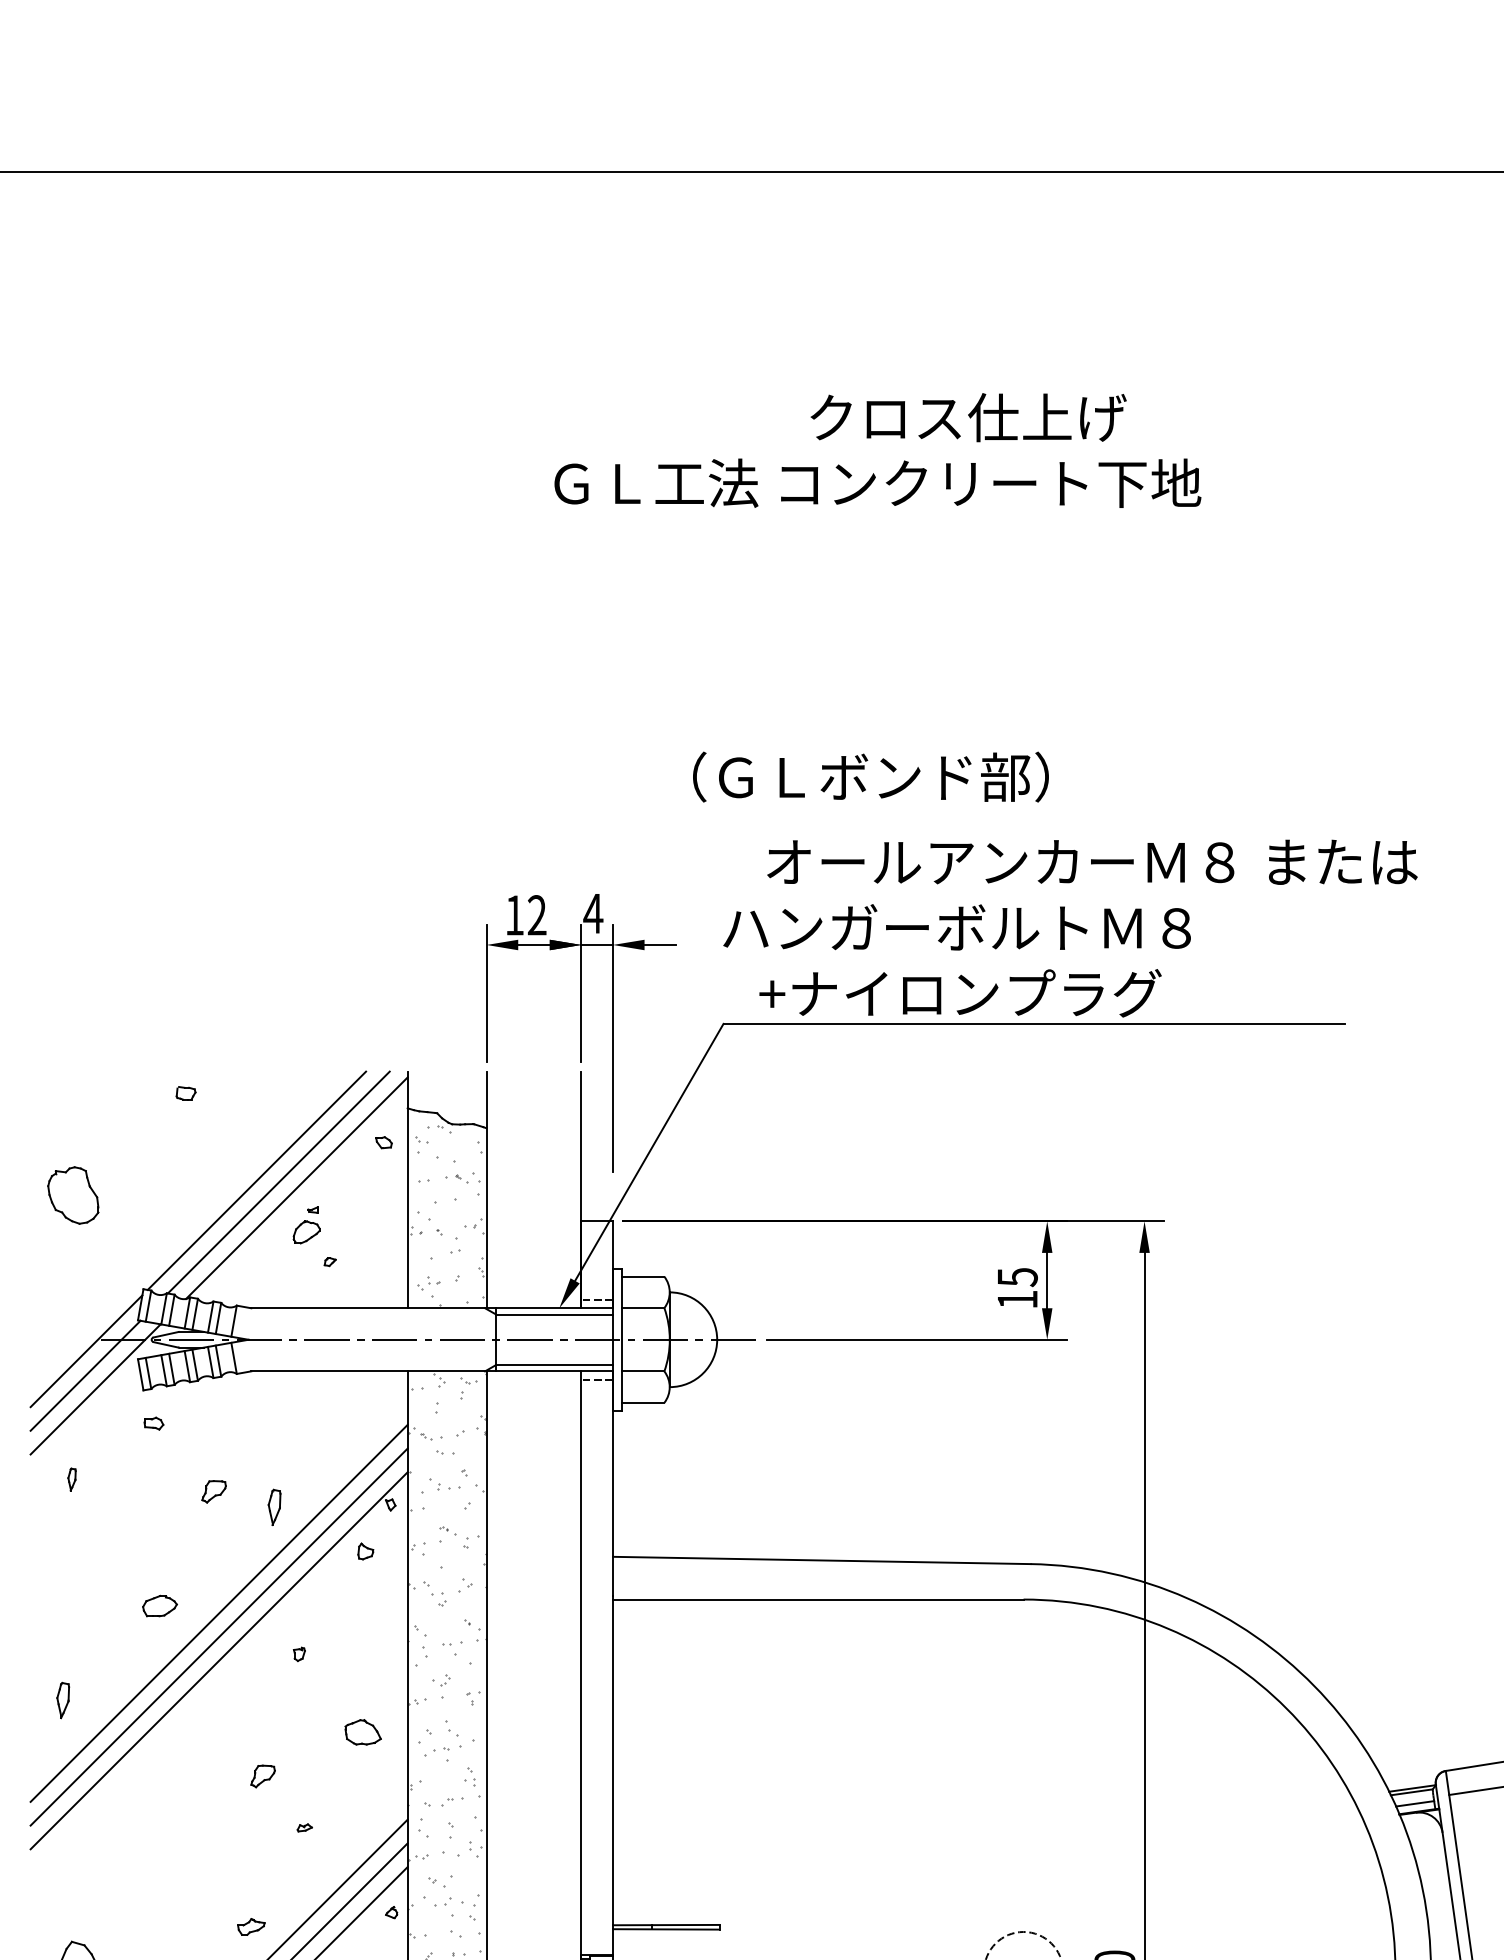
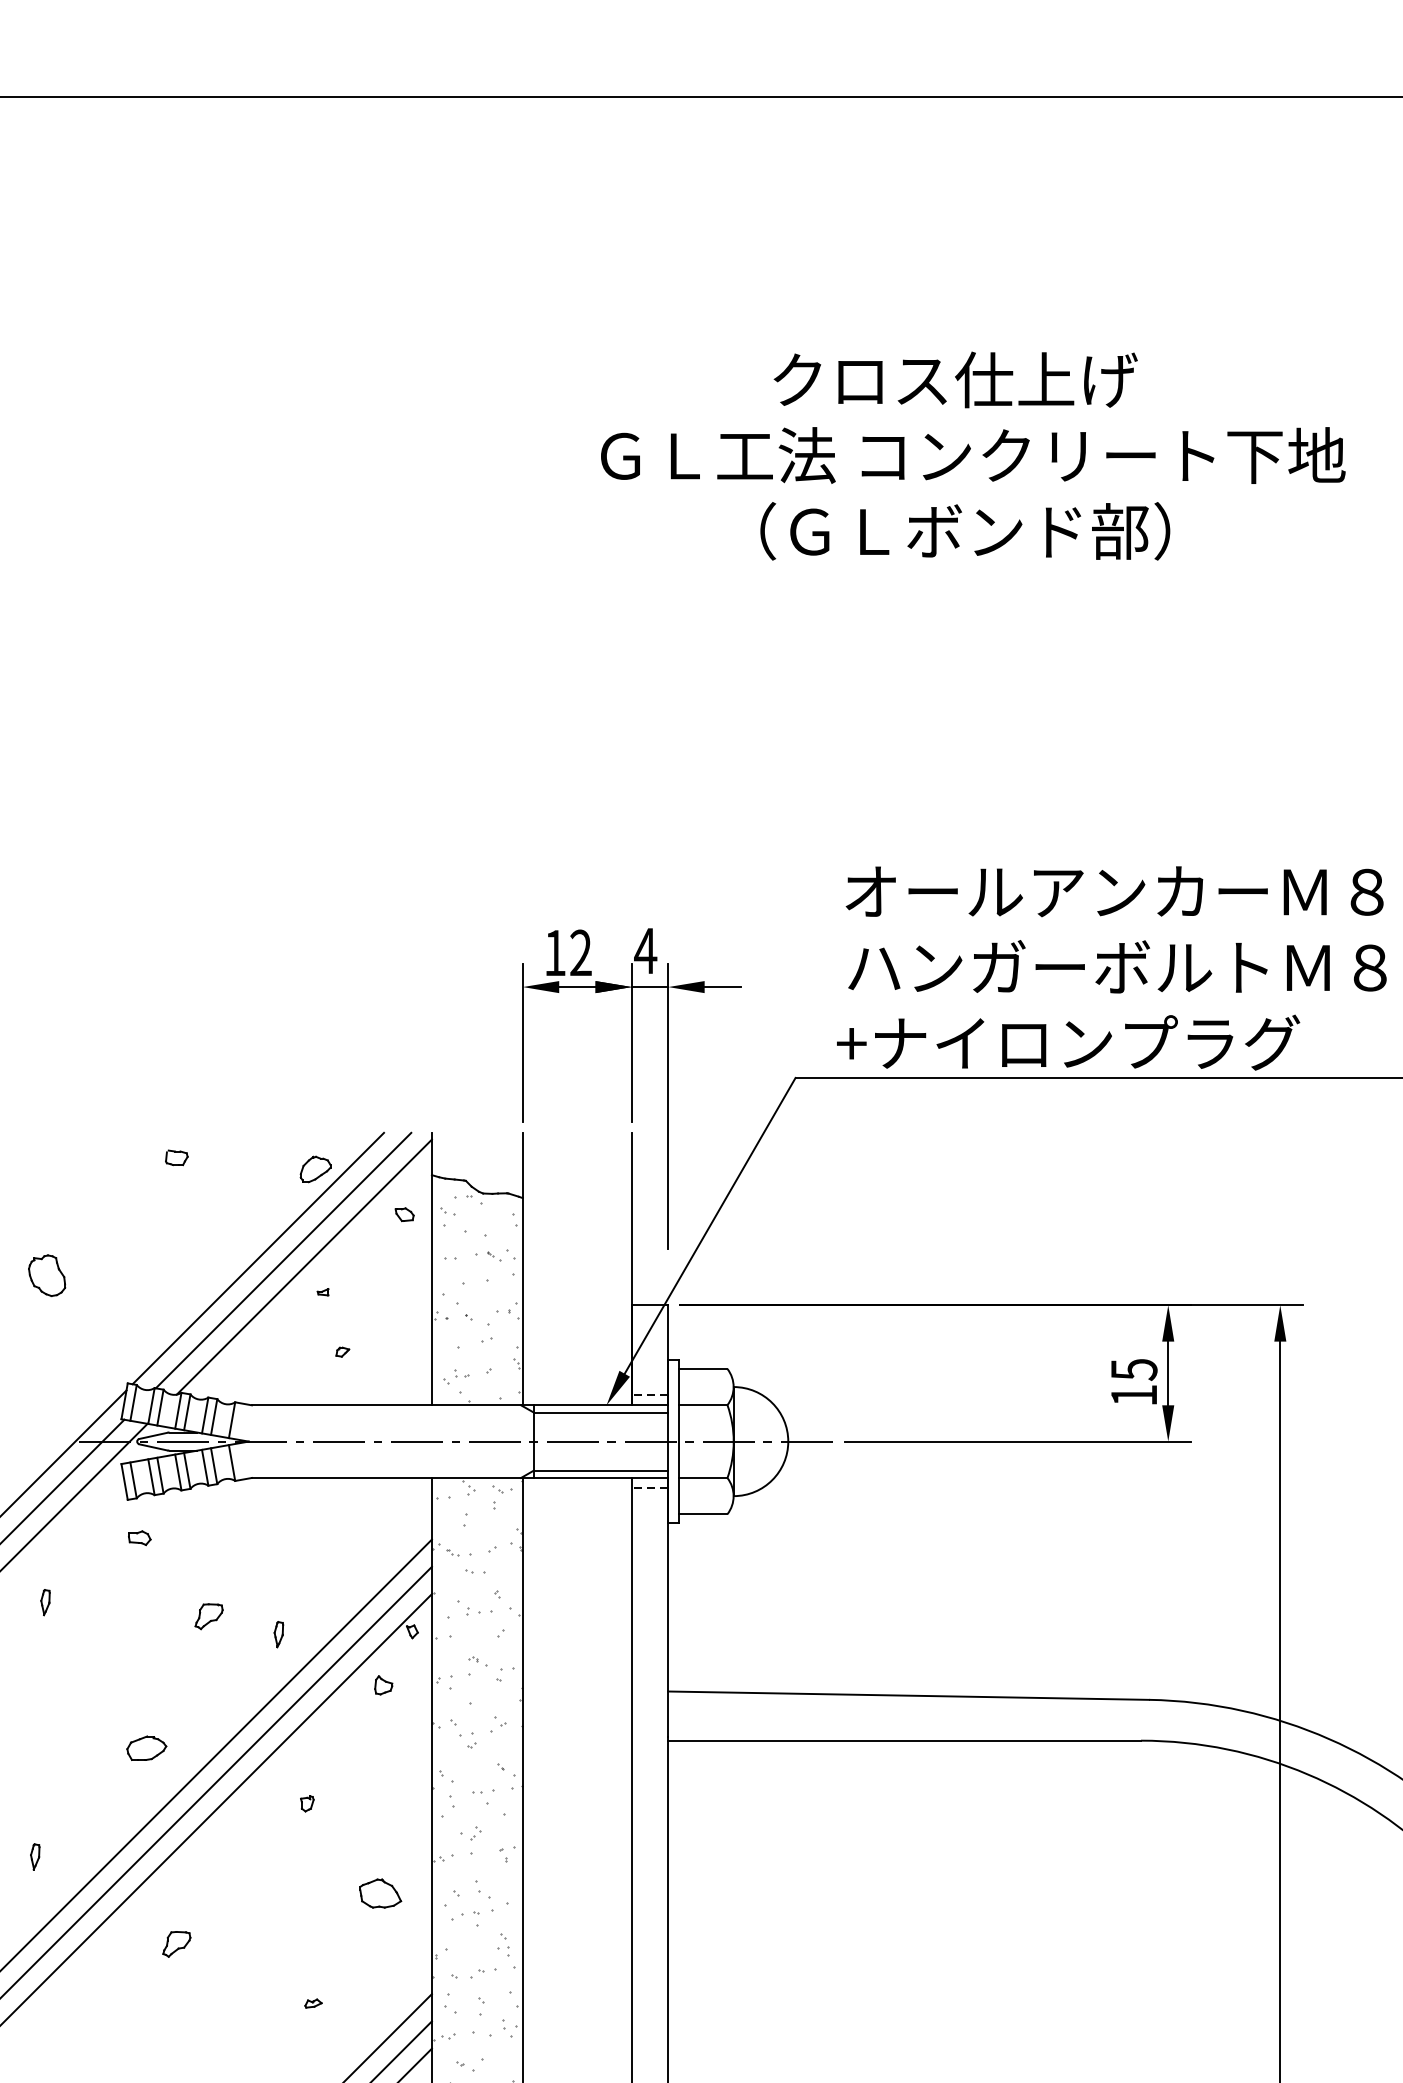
text: (968, 417) -> (955, 379), moved
text: (870, 776) -> (964, 530), moved
text: (956, 927) -> (1116, 966), moved
part: (73, 1195) -> (47, 1275), size x0.62
part: (306, 1232) -> (315, 1169), moved
part: (274, 1507) -> (278, 1634), size x0.62
part: (62, 1700) -> (34, 1856), size x0.62
part: (262, 1776) -> (176, 1944), moved

